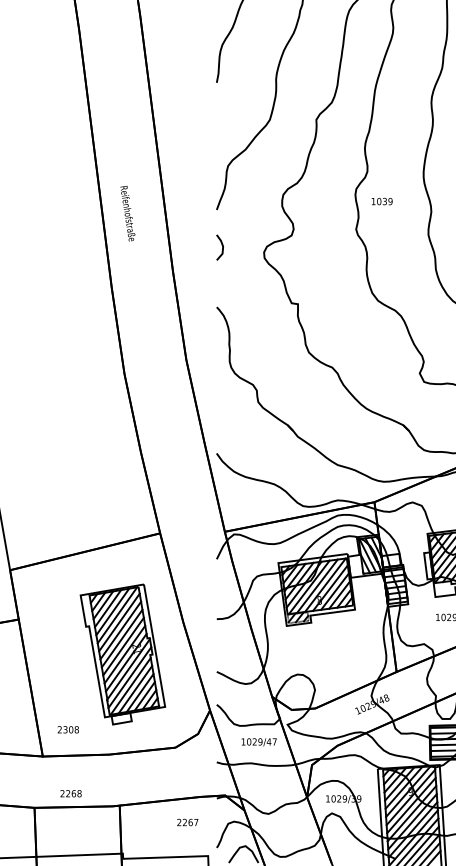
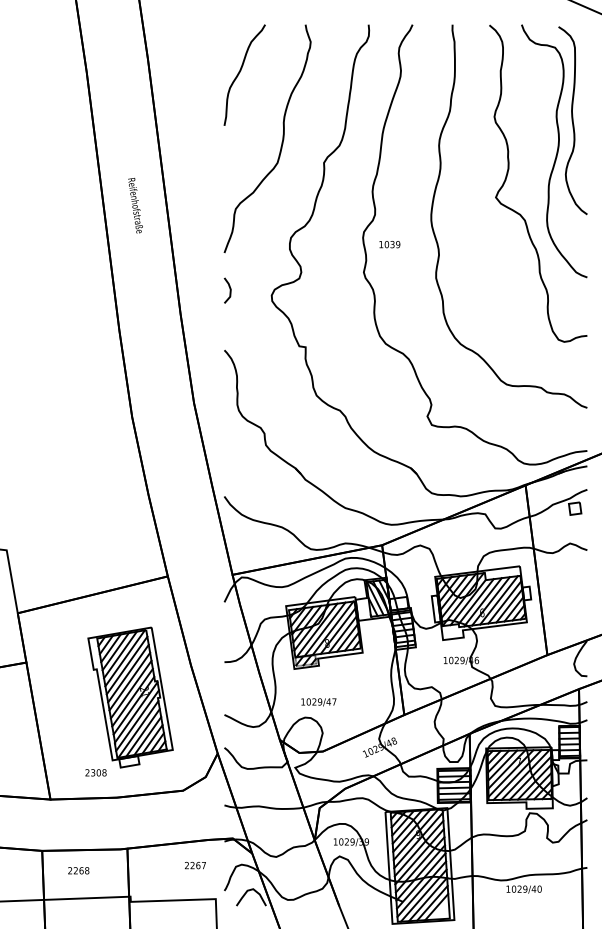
text: (127, 213) -> (135, 205), moved
text: (67, 729) -> (95, 772), moved
text: (258, 742) -> (318, 702), moved
text: (70, 793) -> (78, 870), moved

